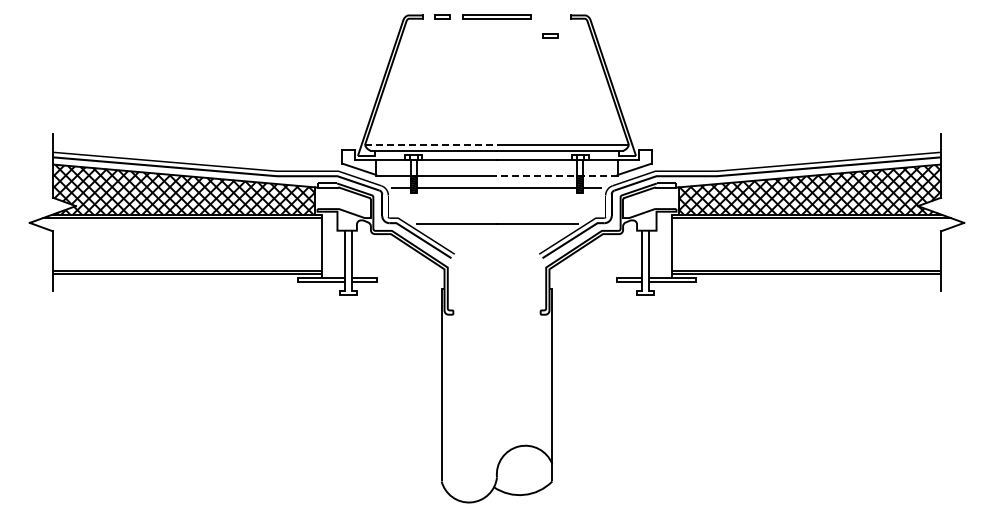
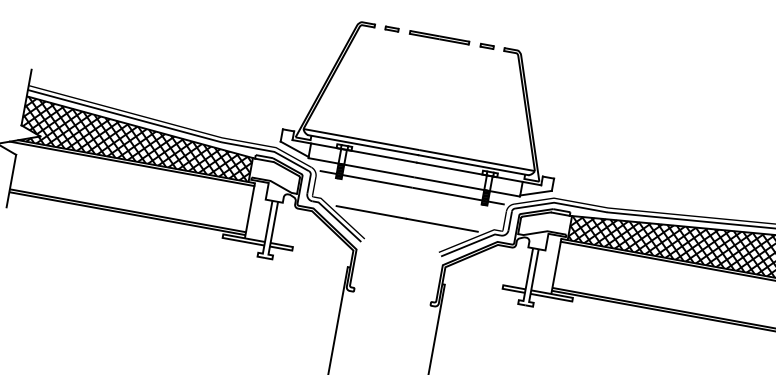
part: (550, 35) -> (487, 45), moved
line: (431, 145) -> (361, 139), dashed -> solid
line: (556, 176) -> (466, 187), dashed -> solid

